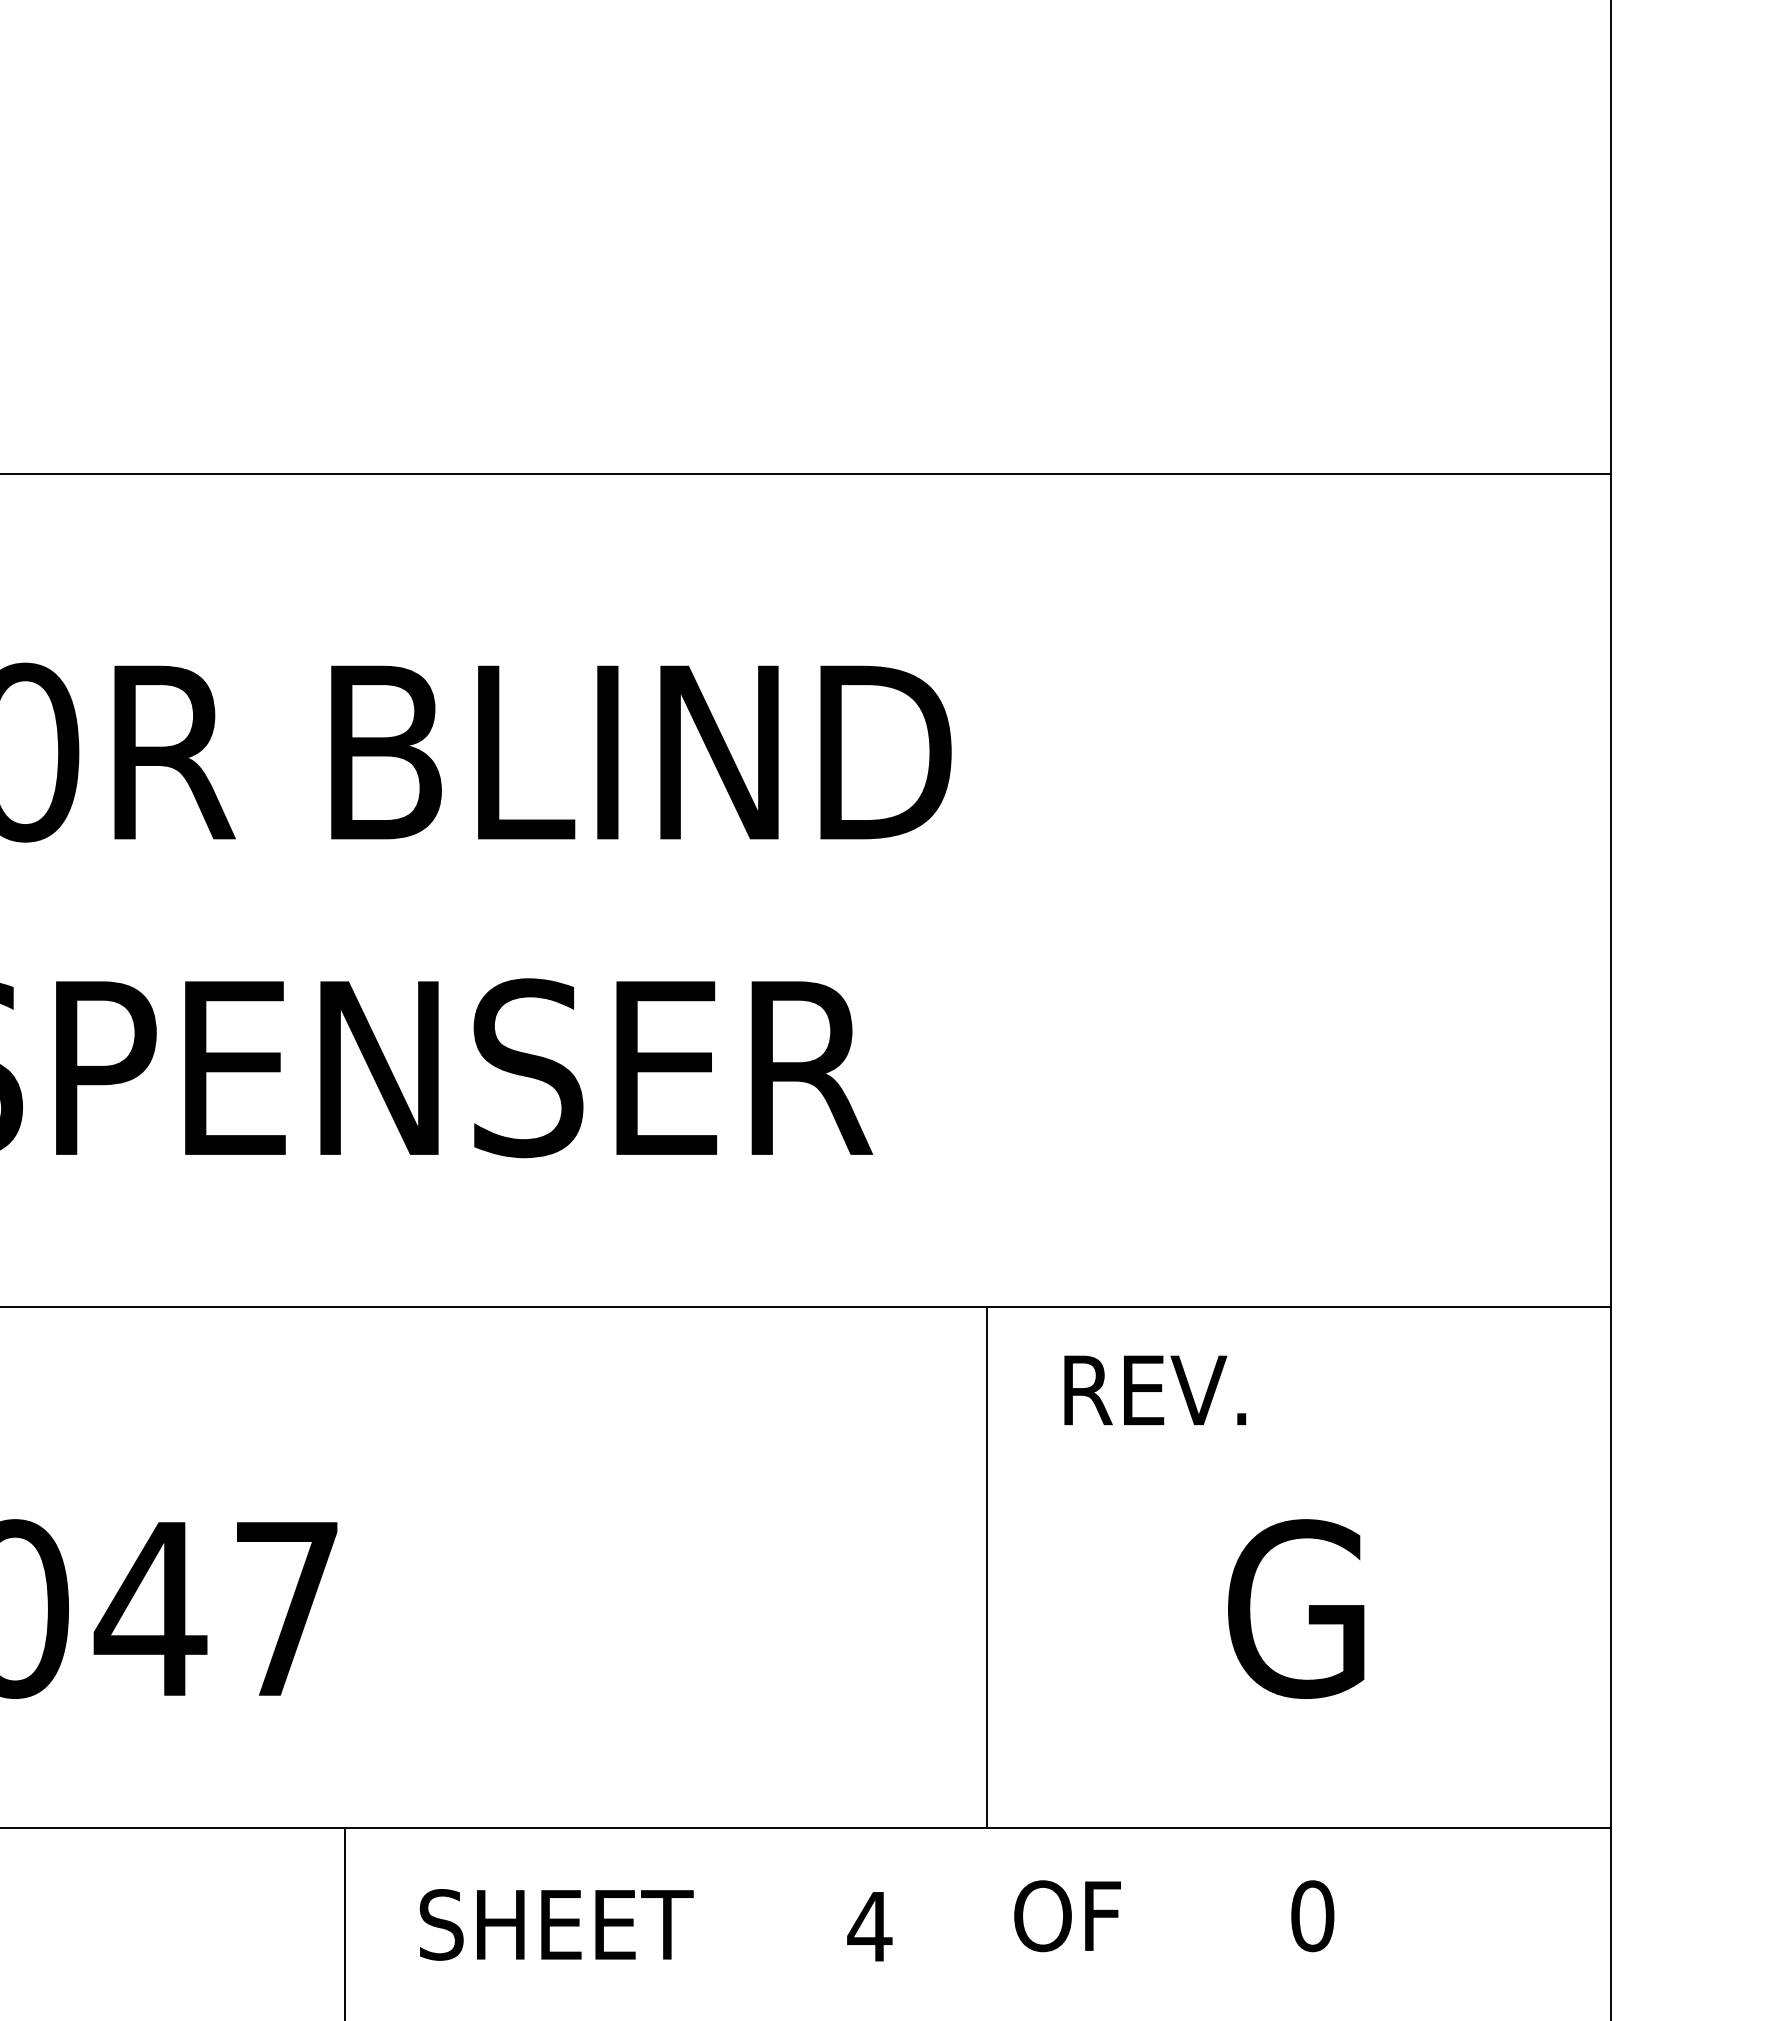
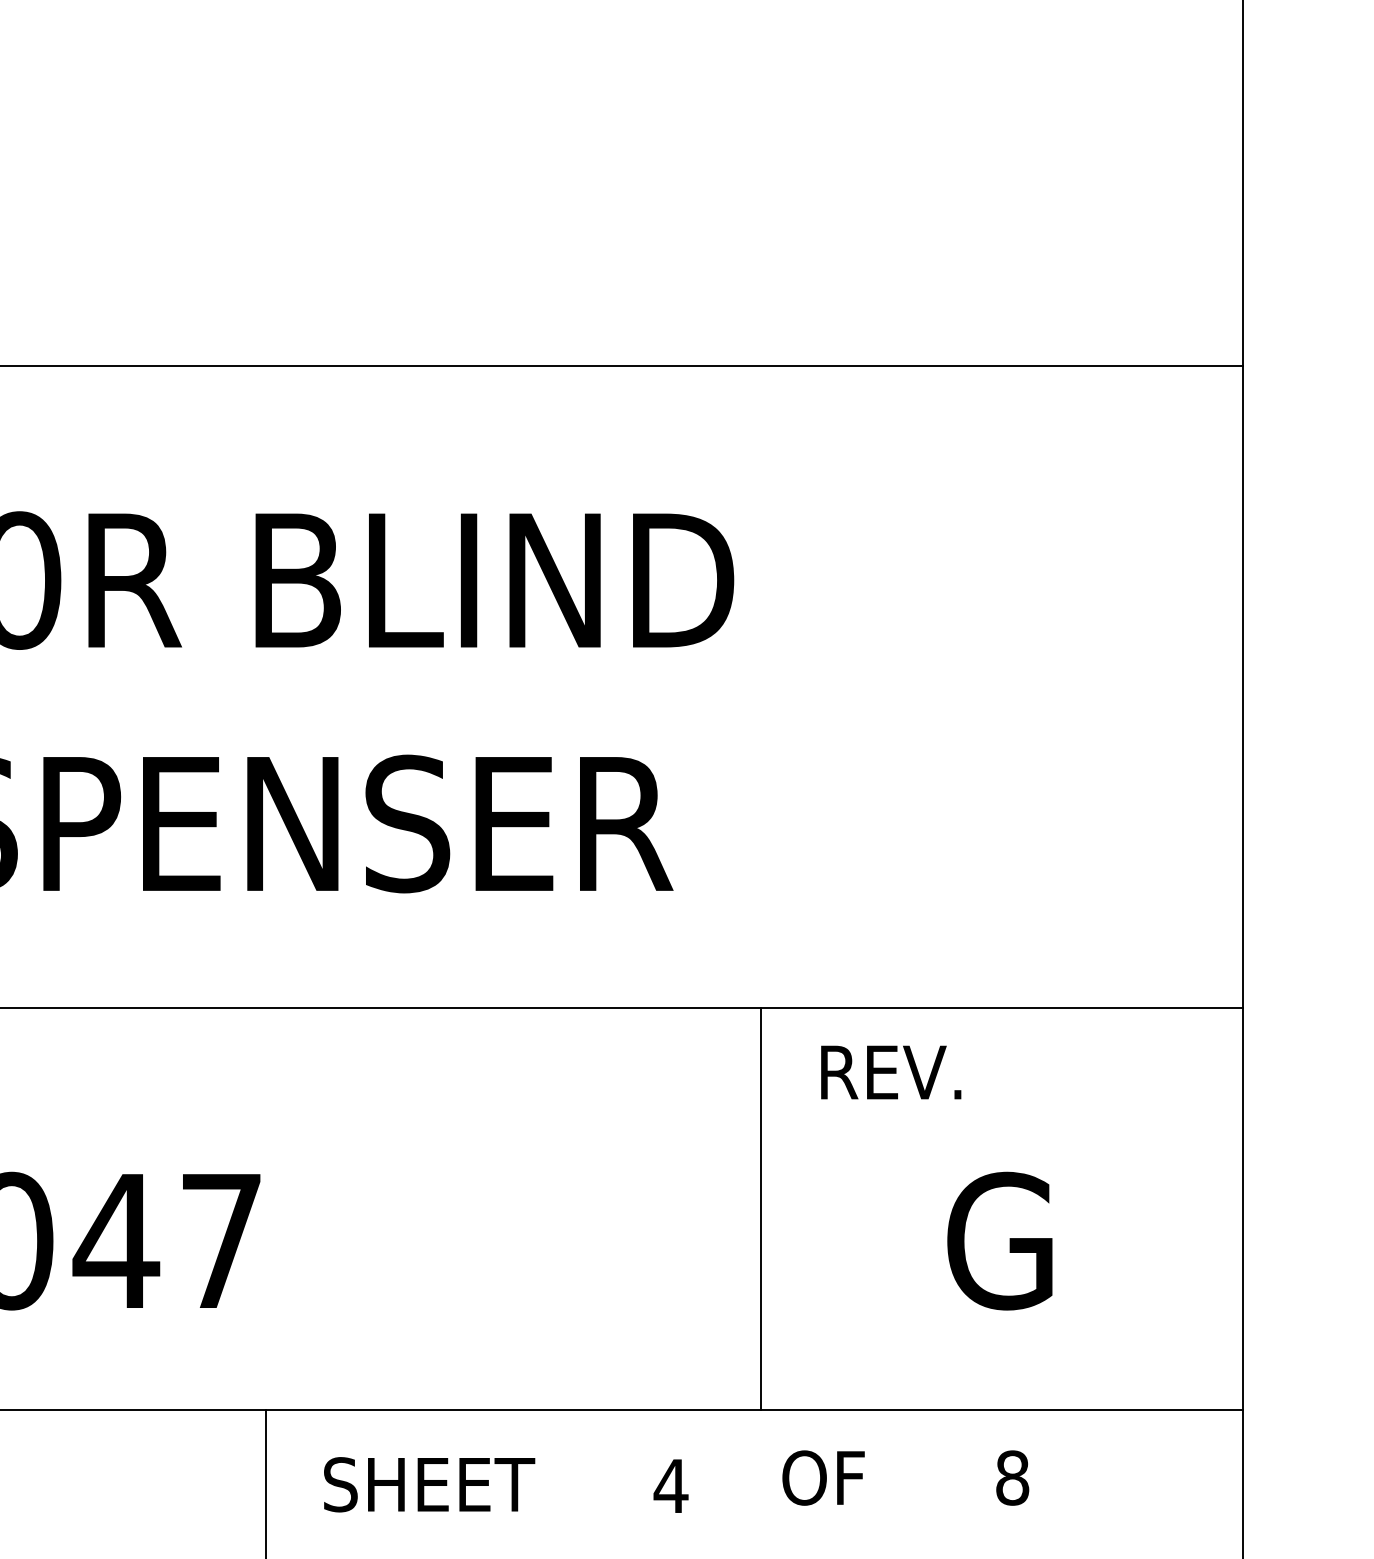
text: (1312, 1915) -> (1012, 1477), 0 -> 8

